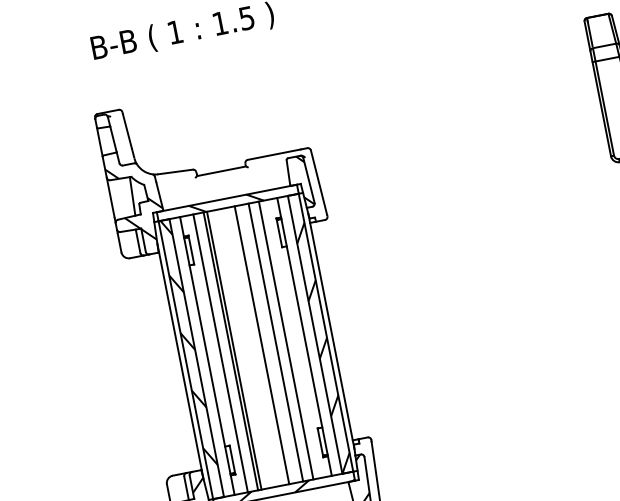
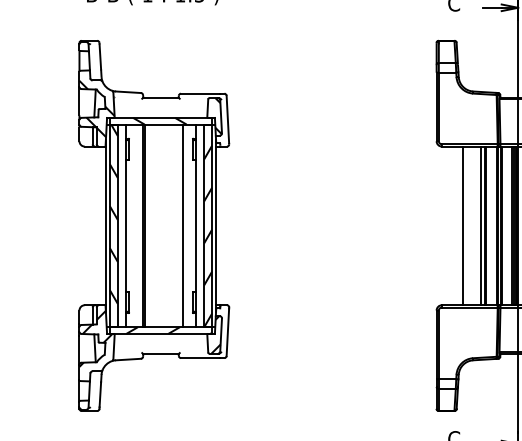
line: (275, 341) -> (175, 225), removed
line: (262, 344) -> (165, 225), removed
line: (220, 352) -> (135, 225), removed

